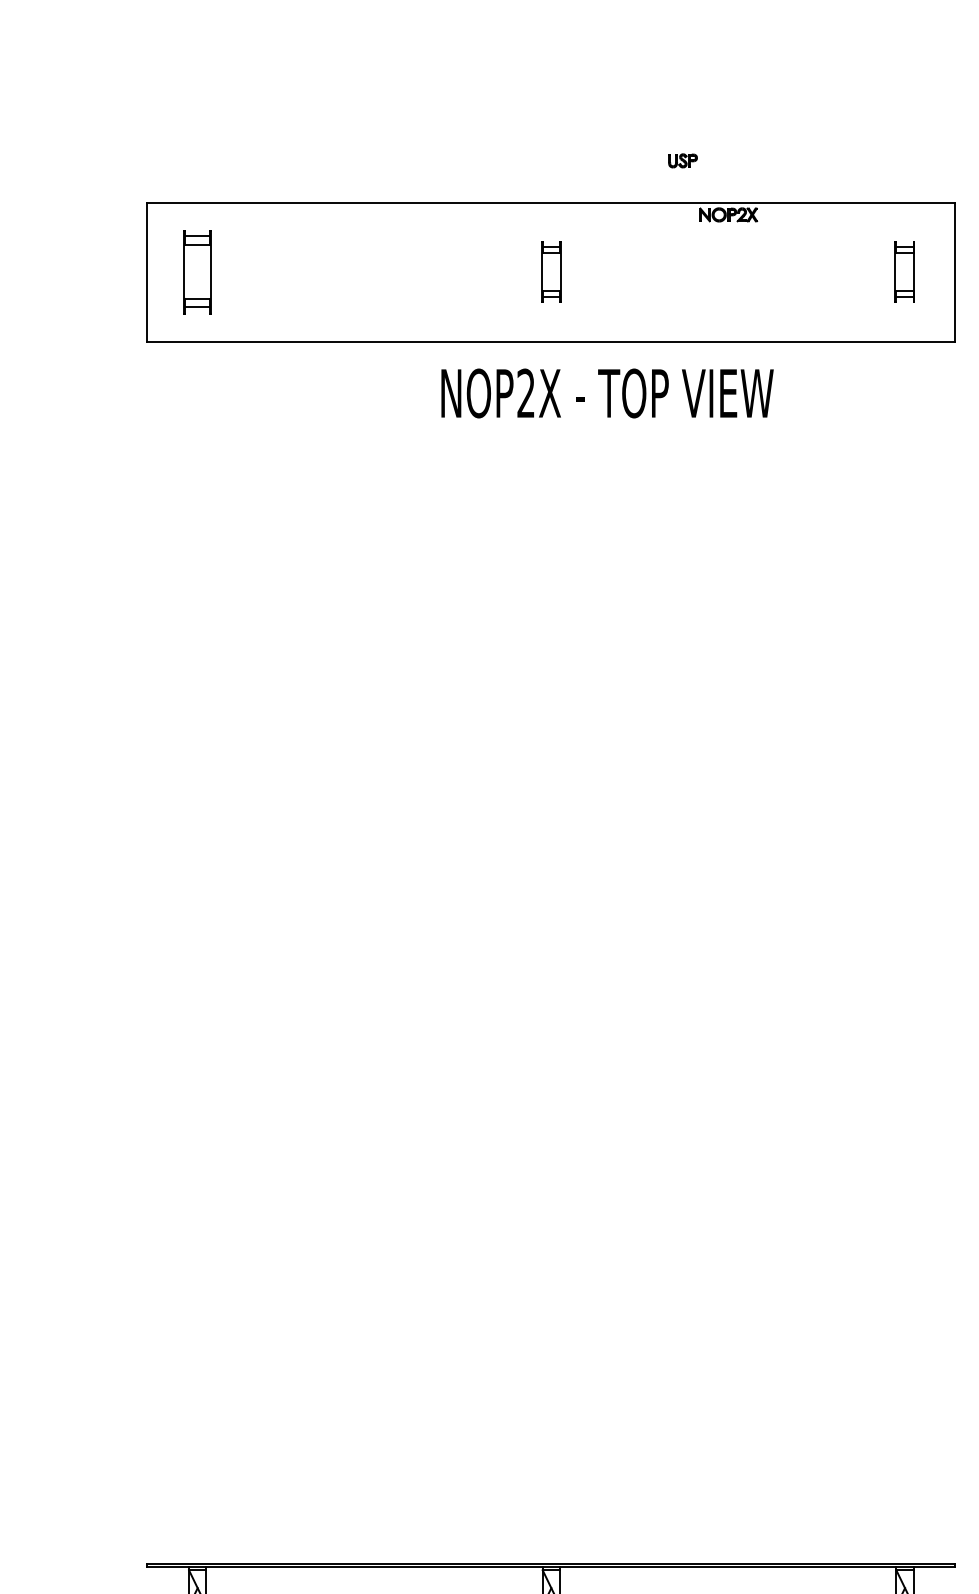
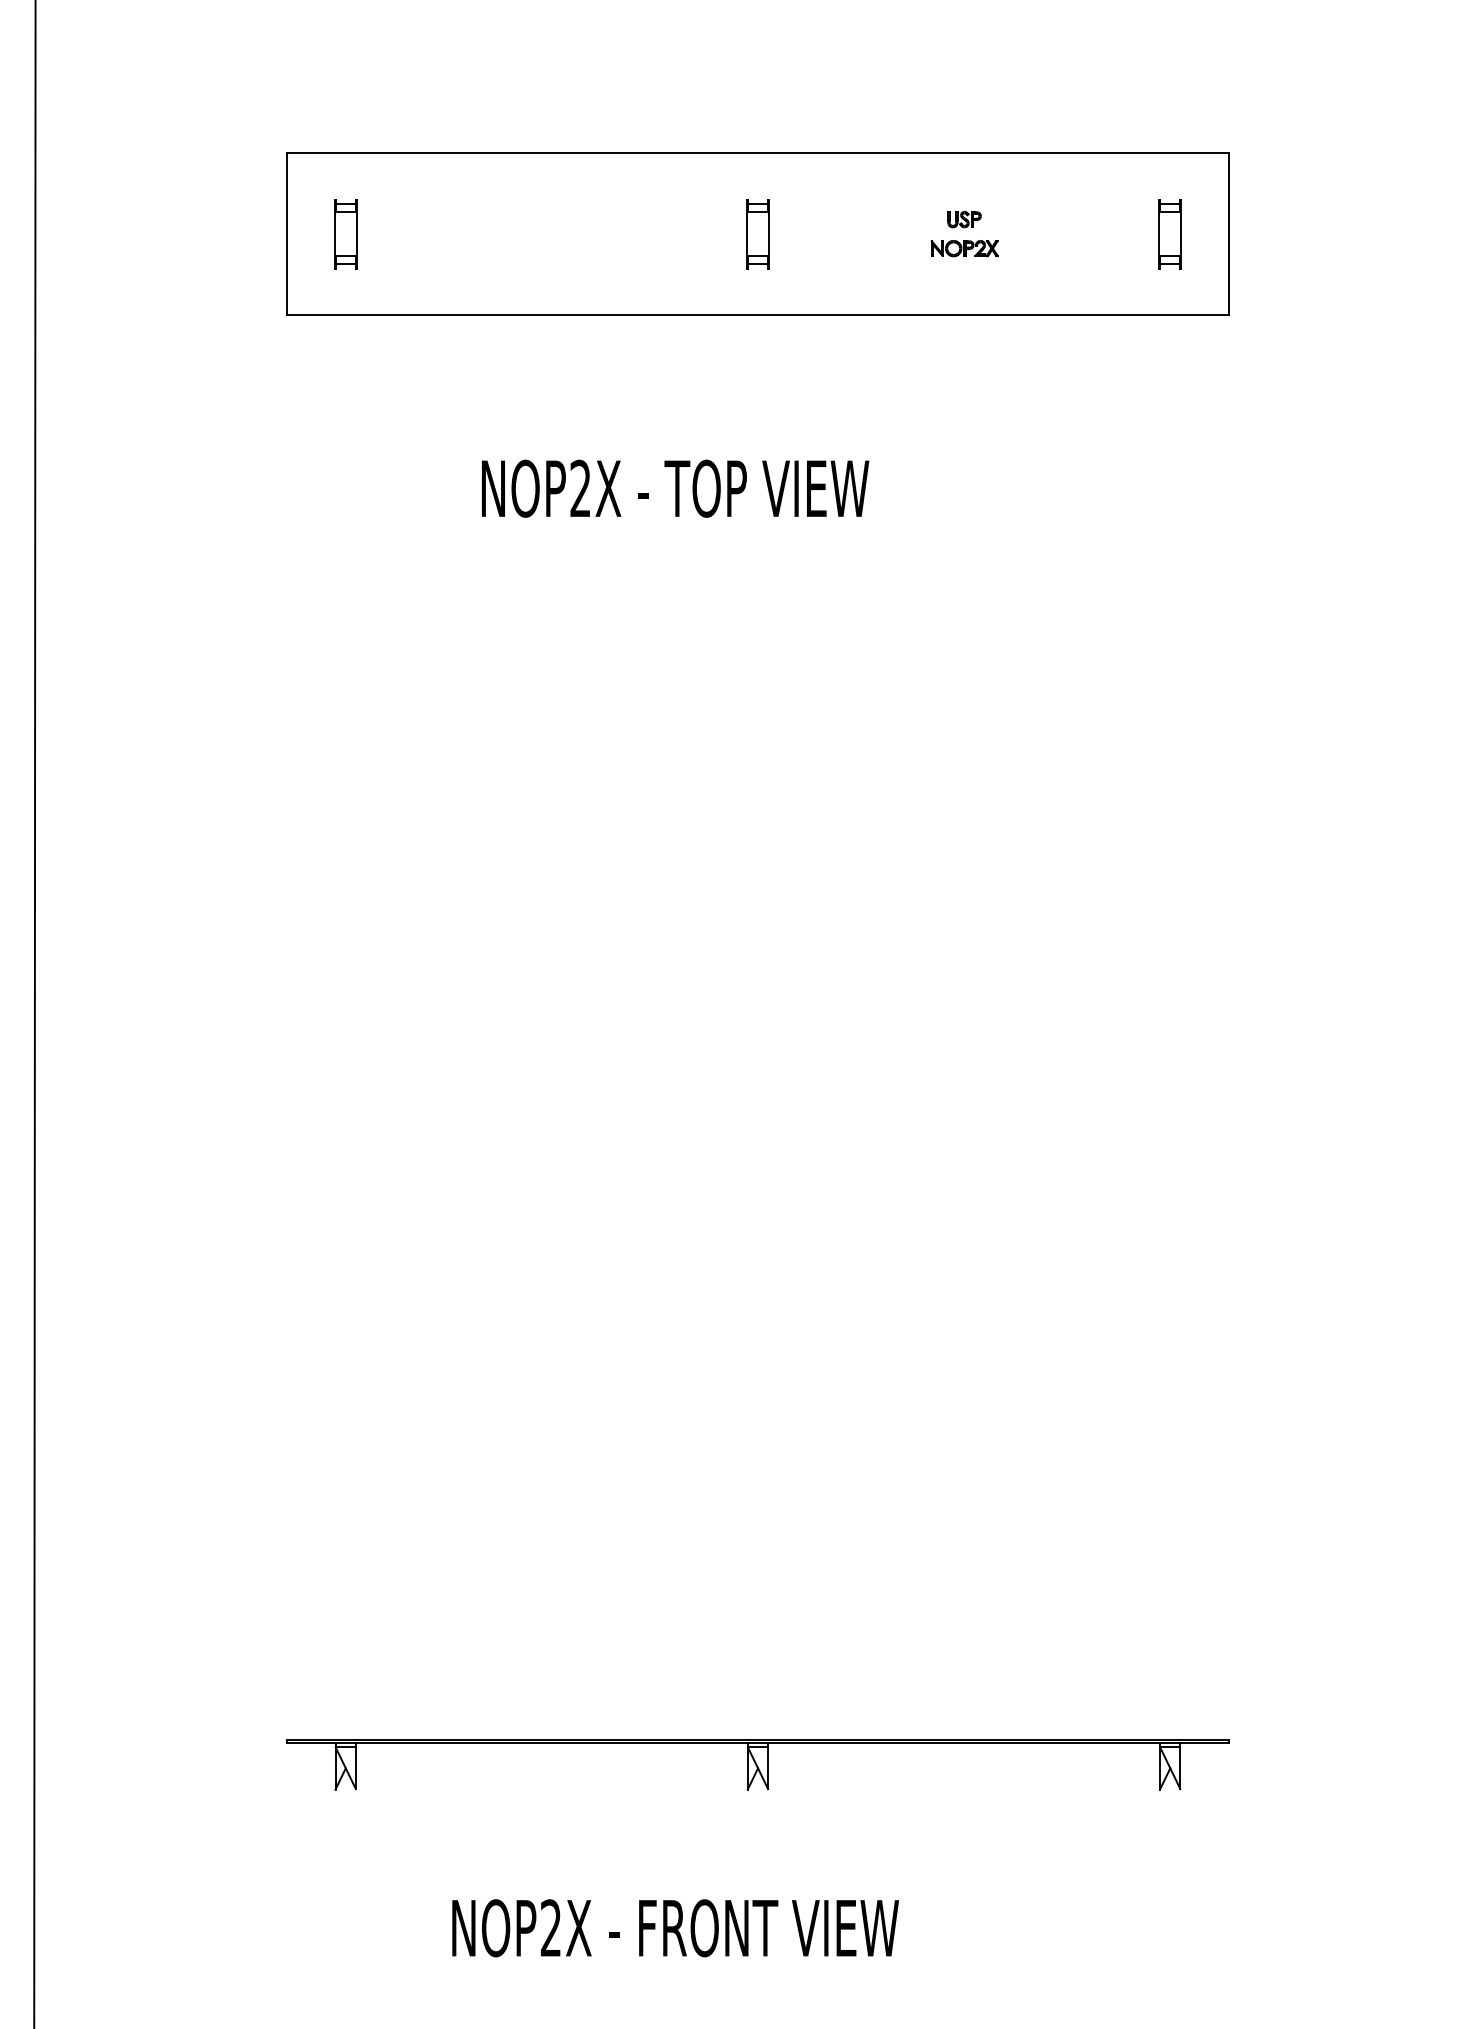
part: (683, 160) -> (964, 219), moved
part: (728, 214) -> (964, 248), moved
part: (197, 272) -> (345, 234), size x0.71
text: (607, 393) -> (675, 488), moved

